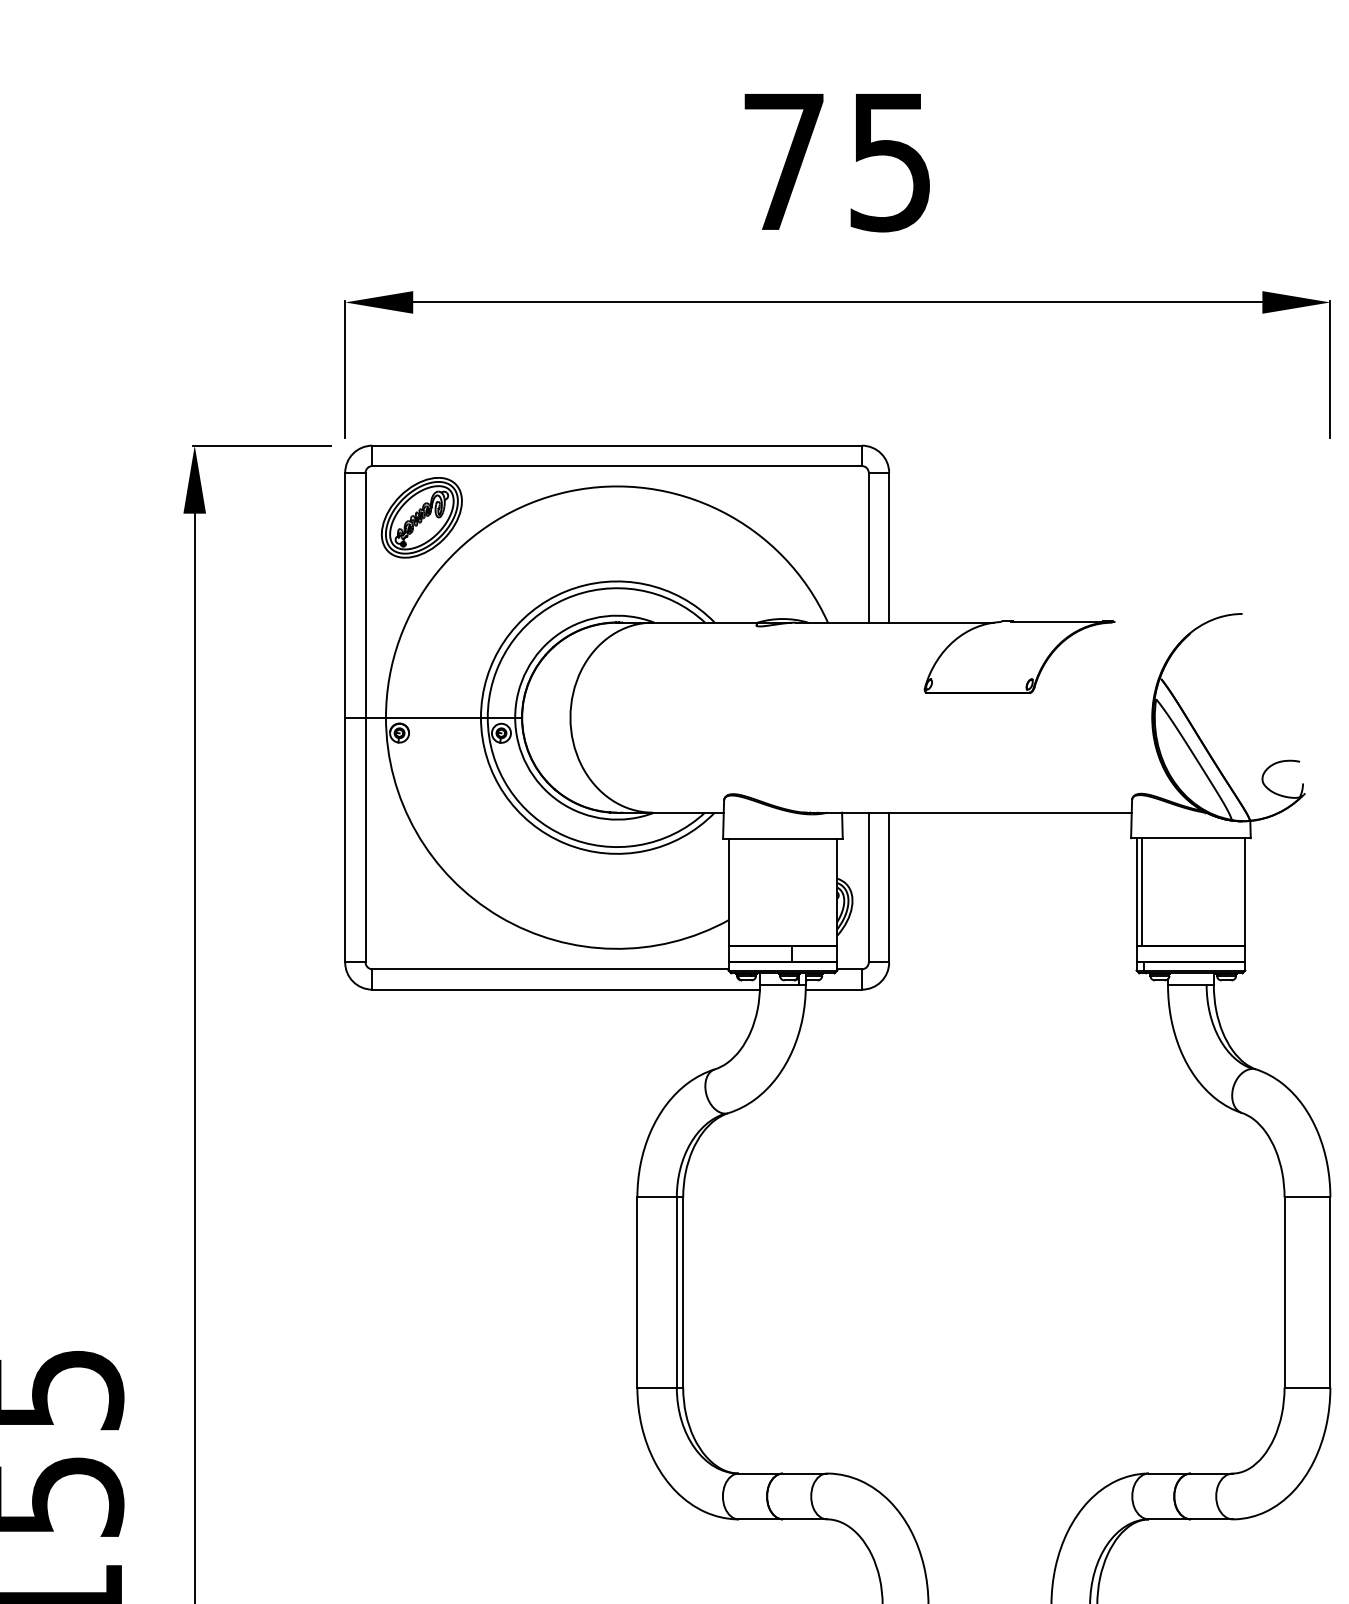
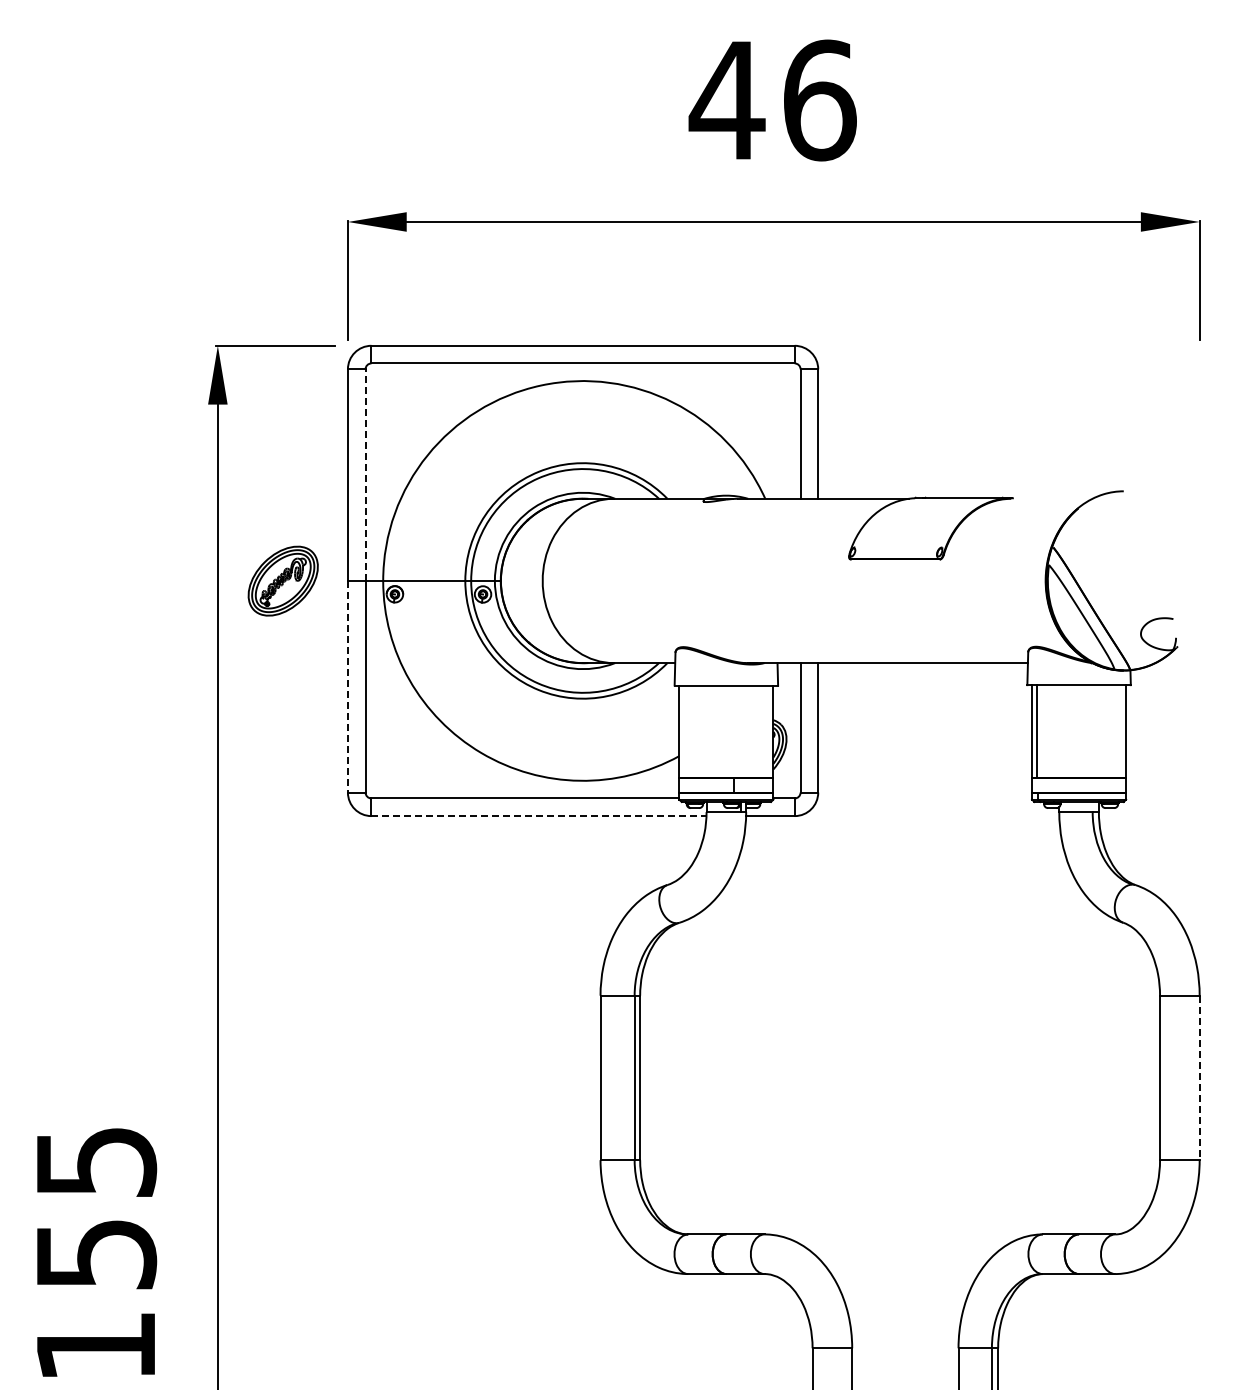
text: (836, 161) -> (772, 100), 75 -> 46
part: (421, 517) -> (282, 580), moved
line: (365, 595) -> (365, 475), solid -> dashed
line: (344, 839) -> (347, 686), solid -> dashed
line: (565, 990) -> (538, 816), solid -> dashed
line: (1330, 1293) -> (1199, 1078), solid -> dashed

